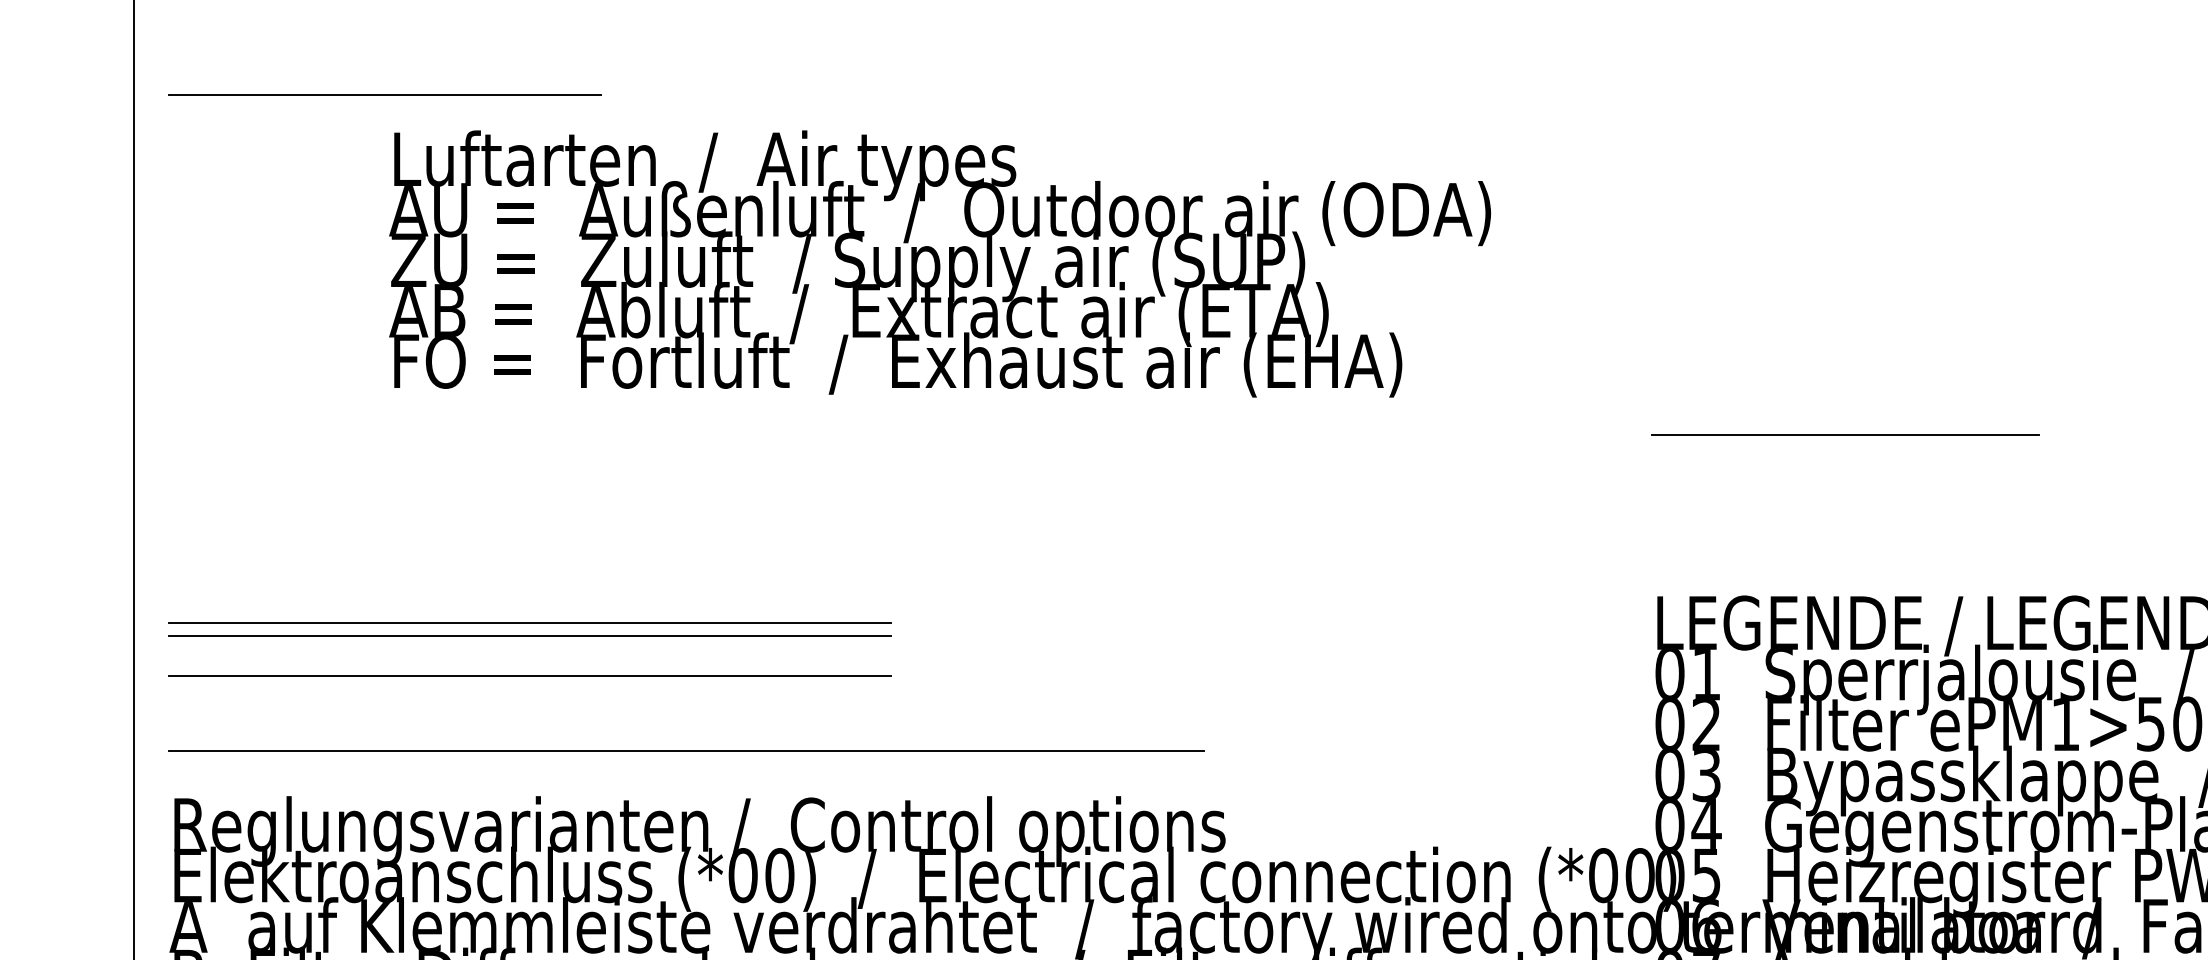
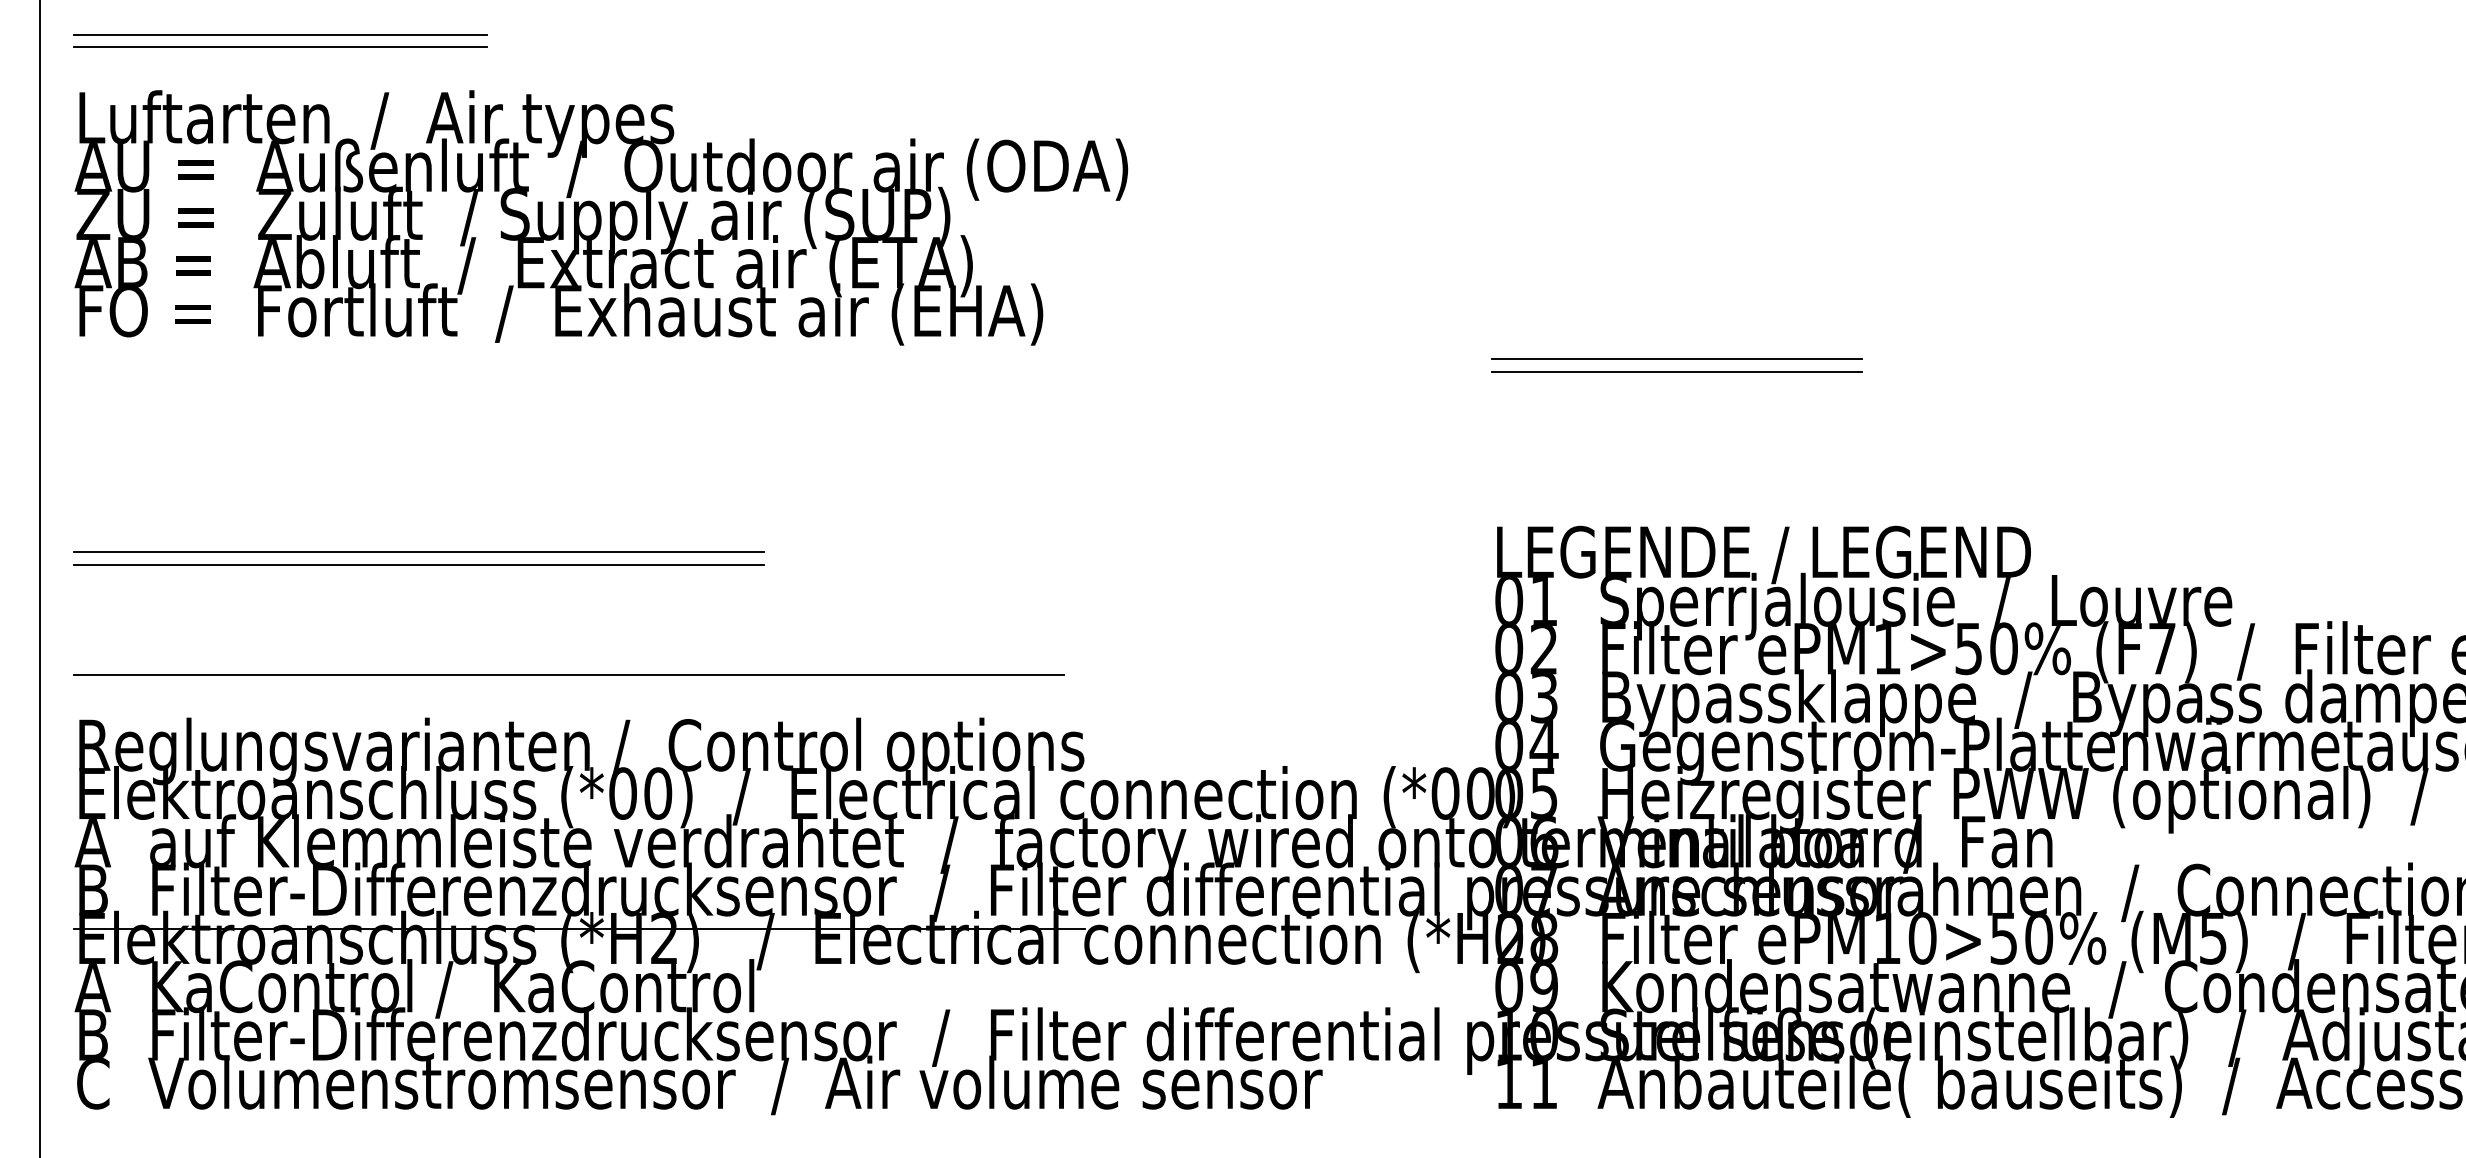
line: (384, 81) -> (280, 34), added
text: (940, 263) -> (601, 217), moved
line: (1845, 421) -> (1676, 359), added
line: (529, 675) -> (418, 602), removed

